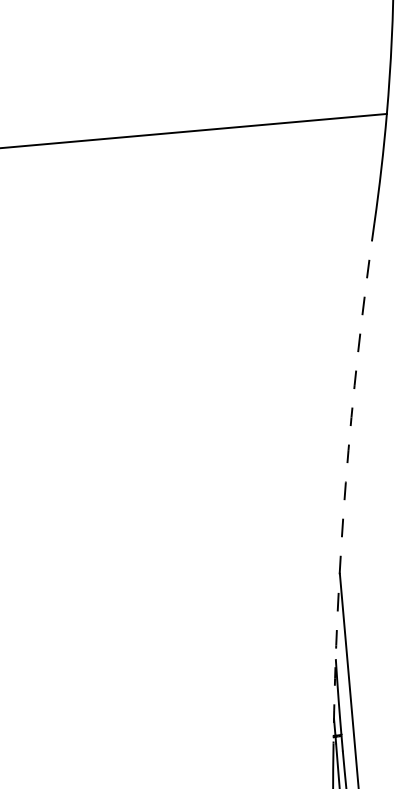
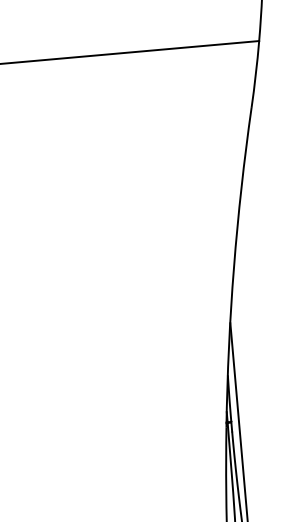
arc: (346, 483) -> (234, 267), dashed -> solid

